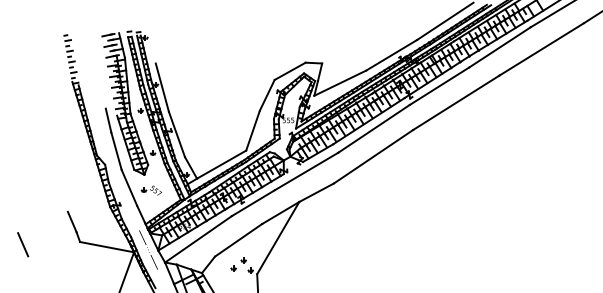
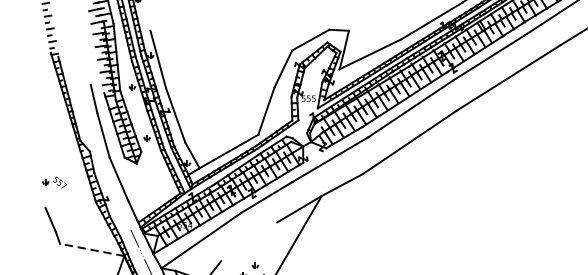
part: (150, 190) -> (53, 182), moved
line: (238, 240) -> (249, 242), removed
line: (106, 247) -> (91, 250), solid -> dashed

